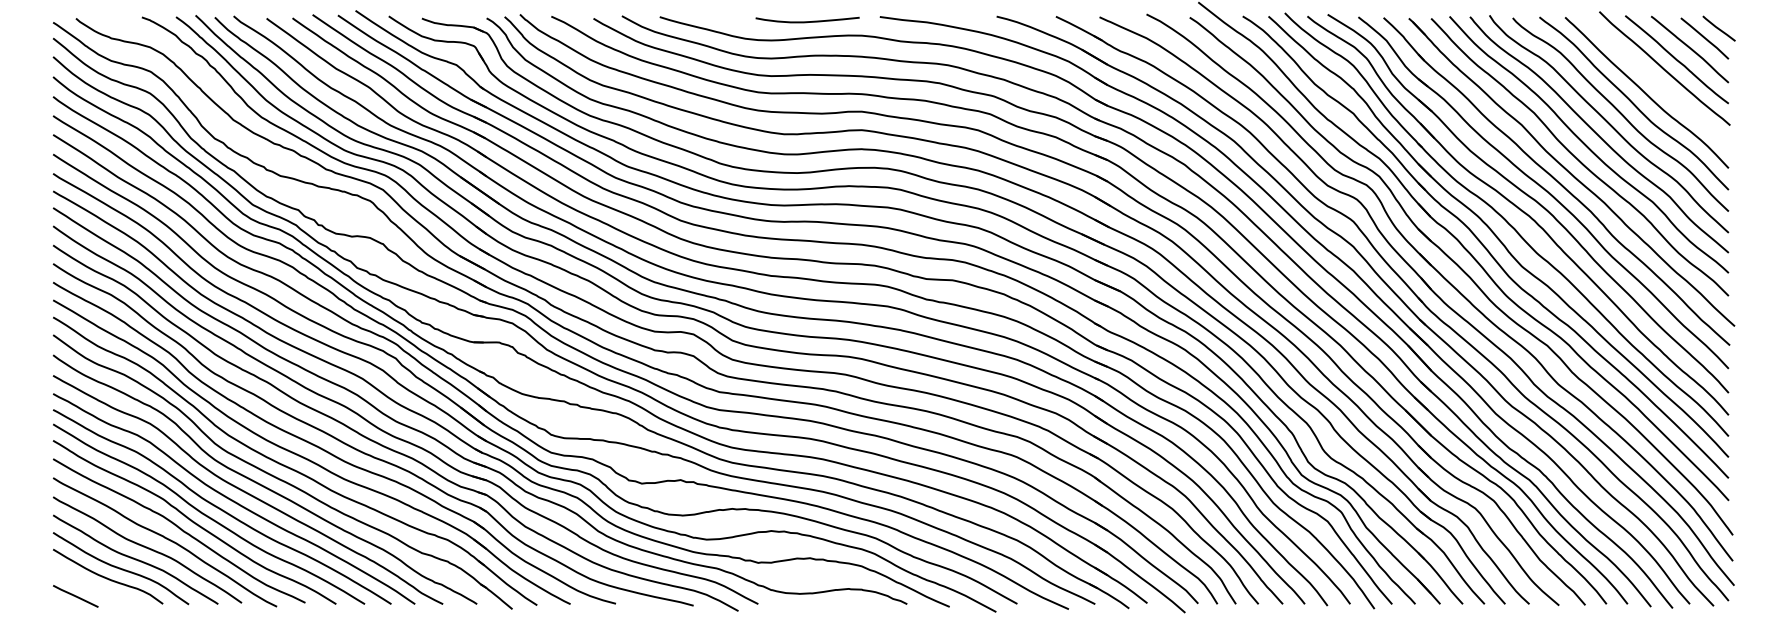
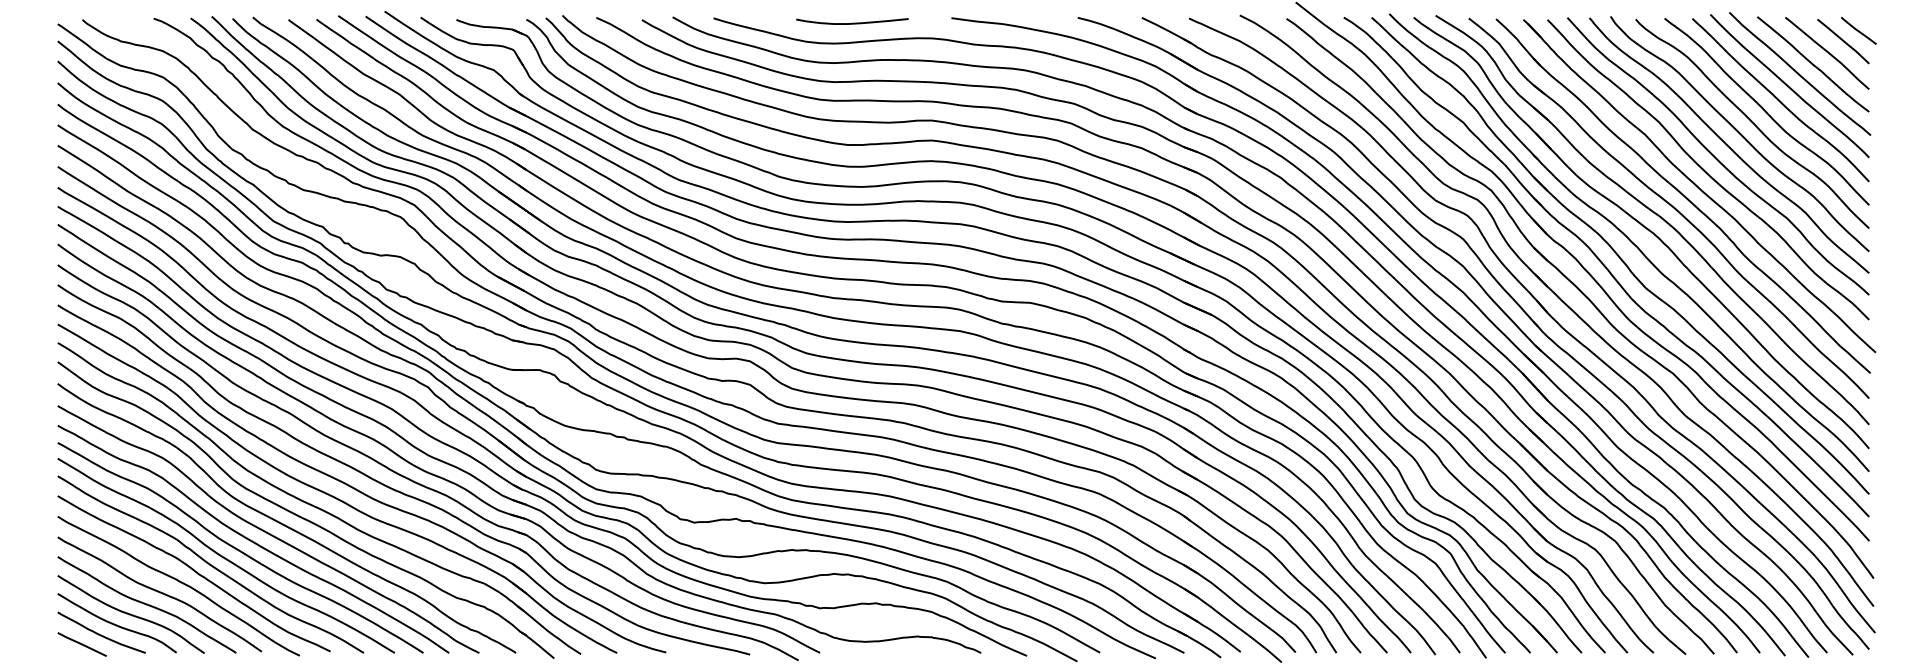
curve: (807, 20) -> (852, 22), moved
curve: (1655, 80) -> (1789, 86), added
curve: (93, 587) -> (101, 634), added

